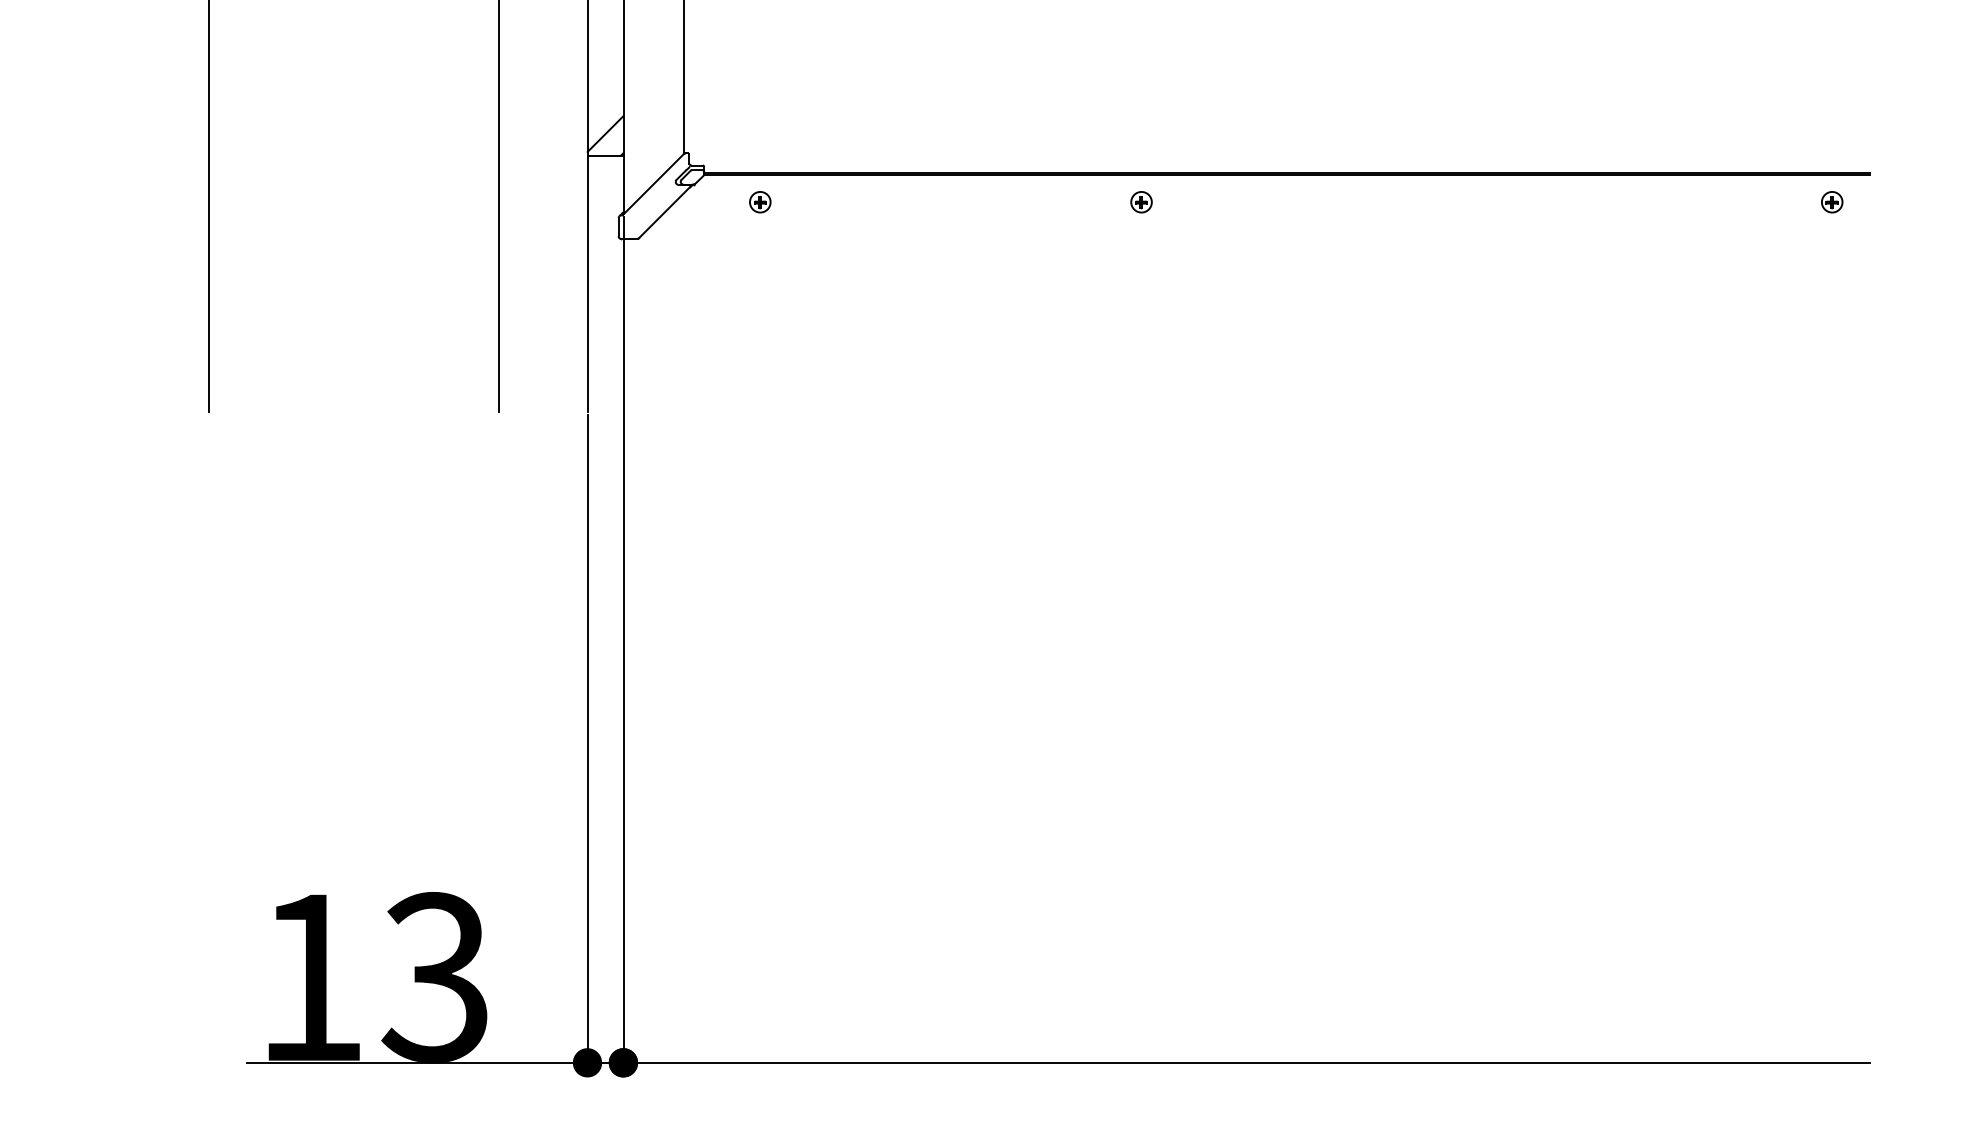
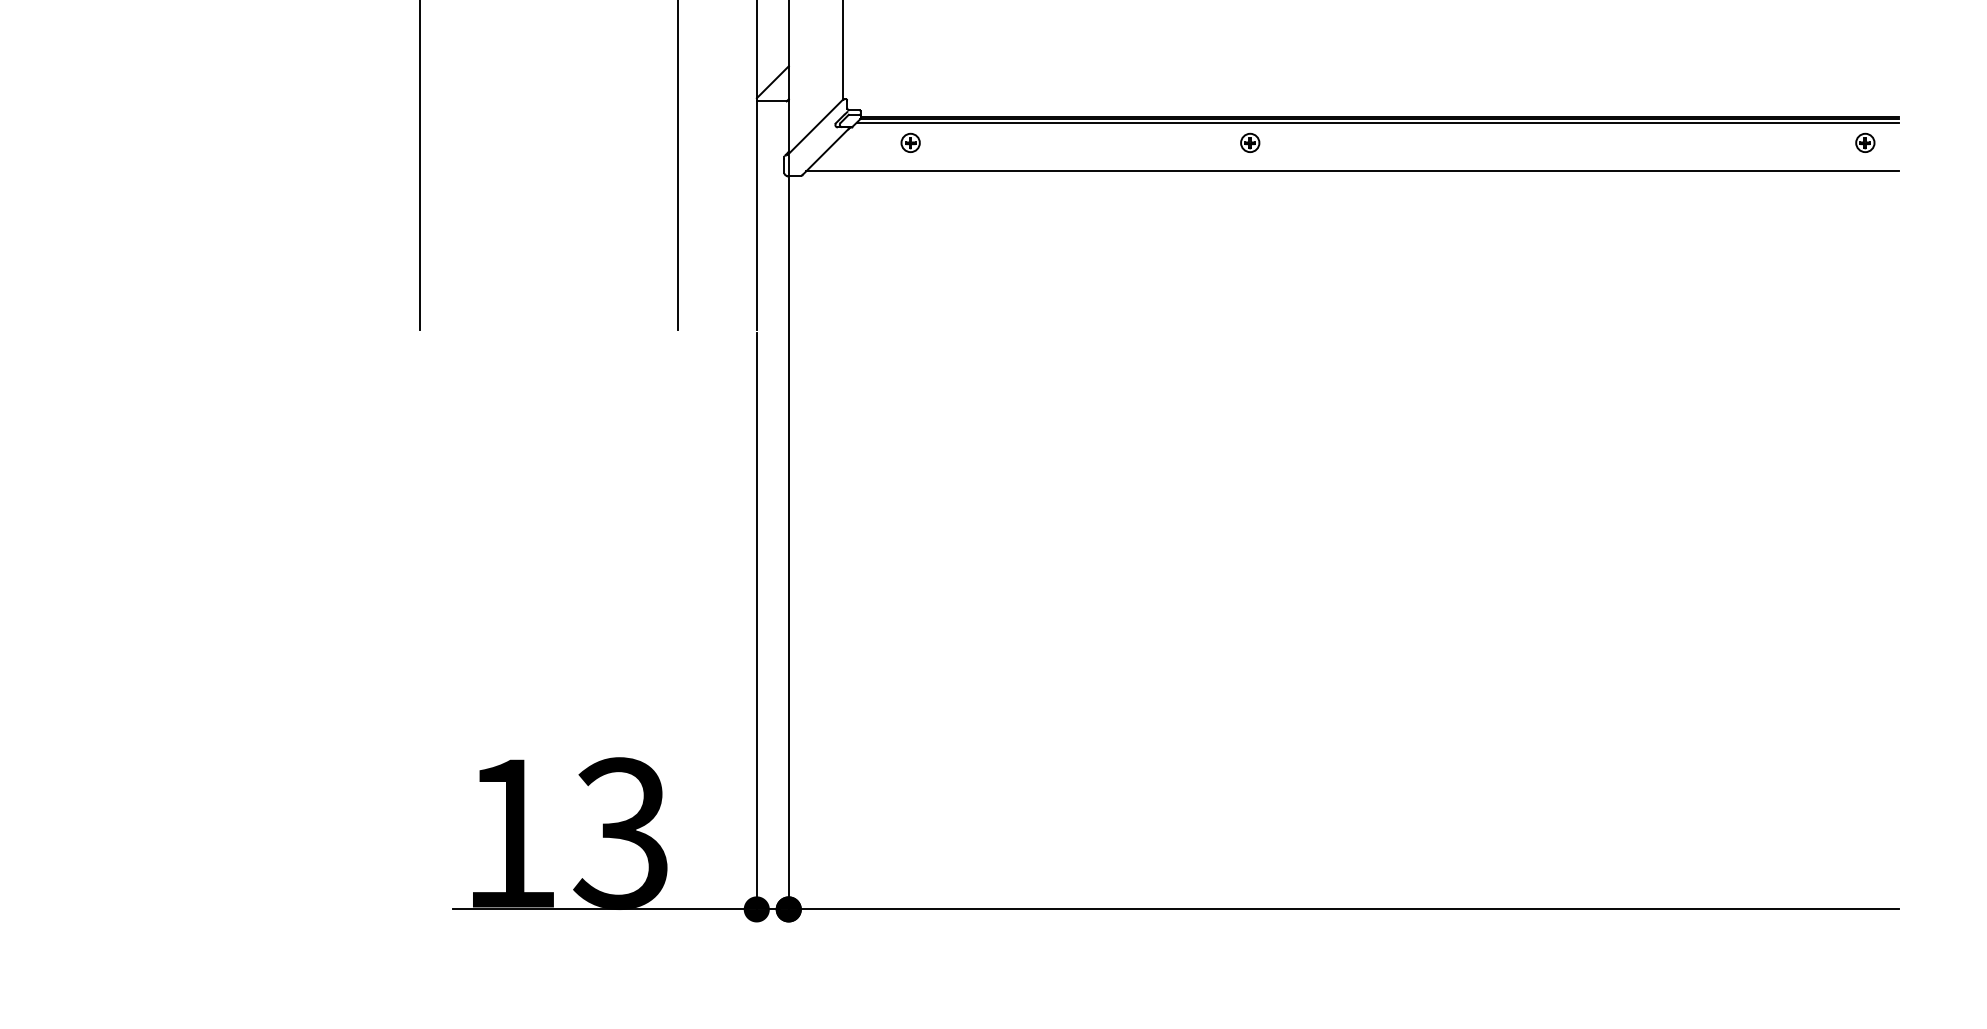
line: (1284, 179) -> (1377, 122), added
line: (1256, 234) -> (1352, 171), added

